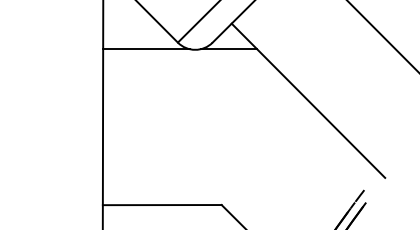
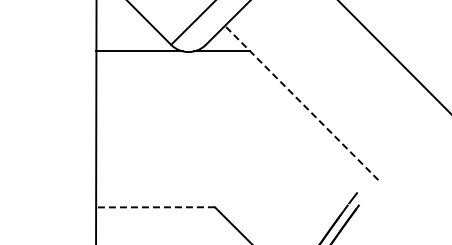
line: (308, 101) -> (301, 103), solid -> dashed
line: (162, 205) -> (155, 207), solid -> dashed

